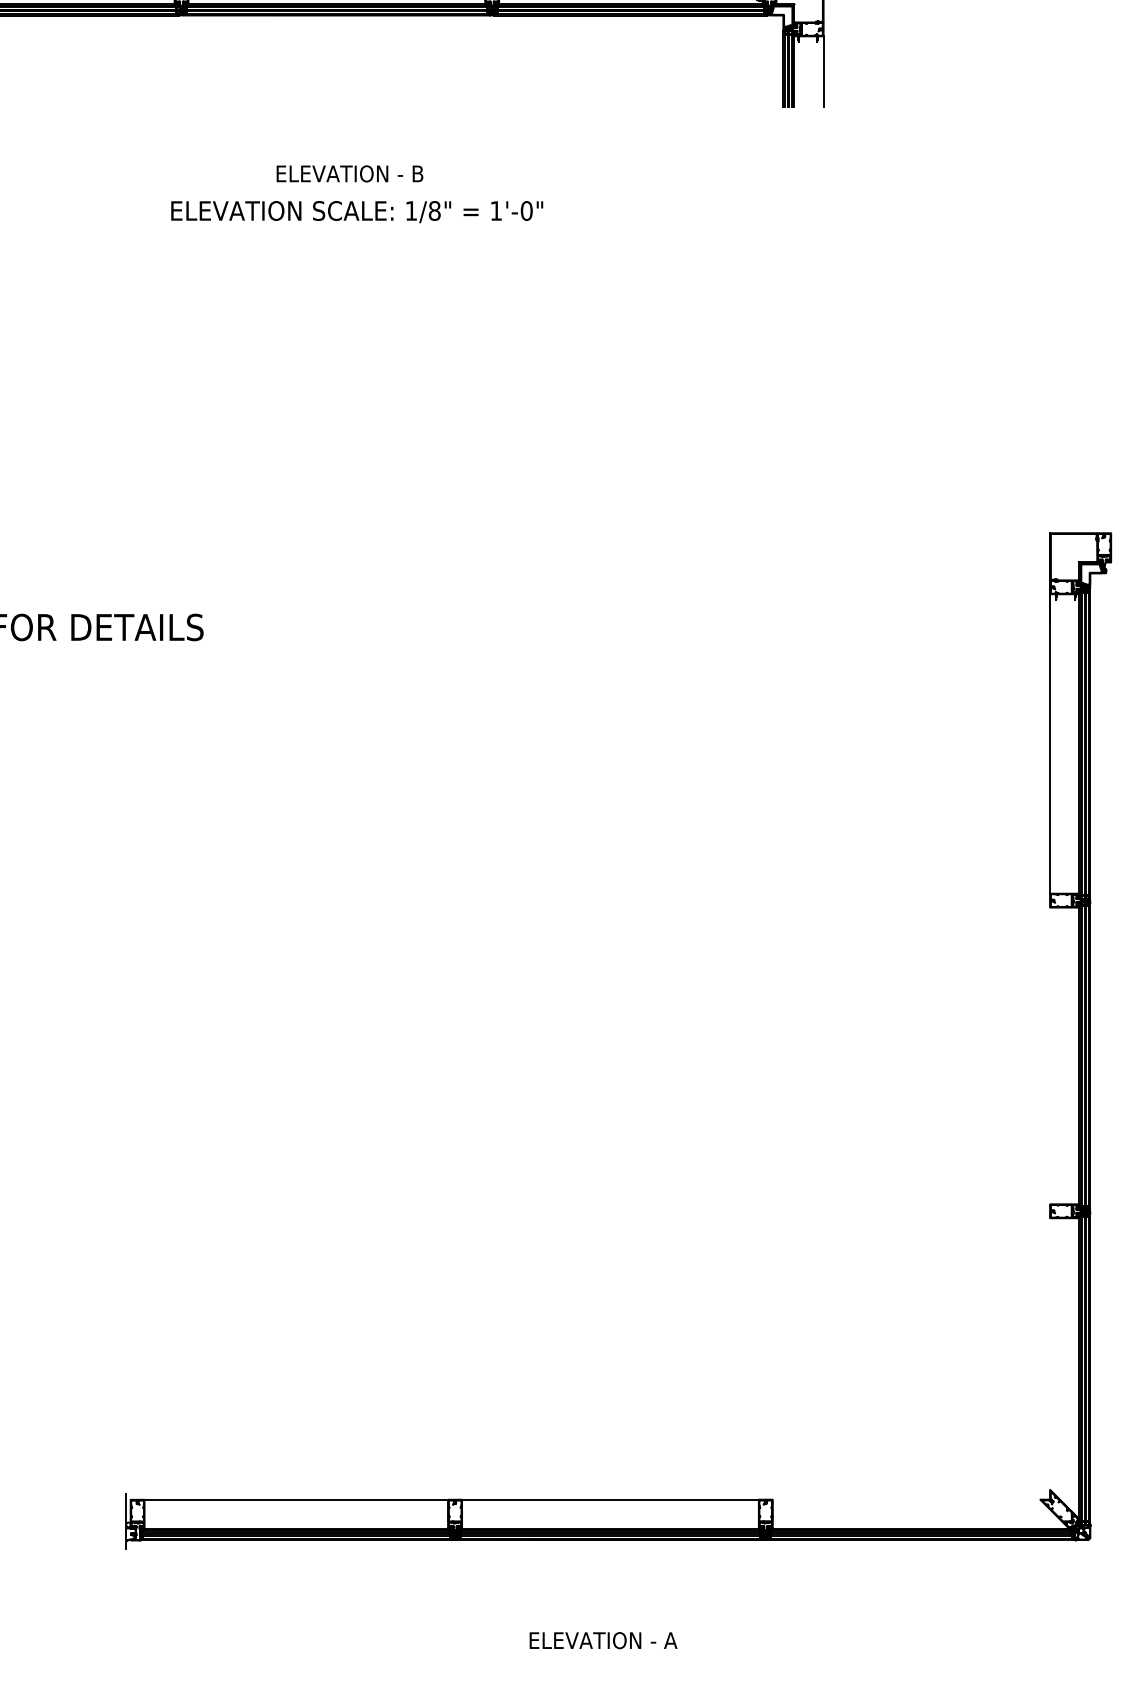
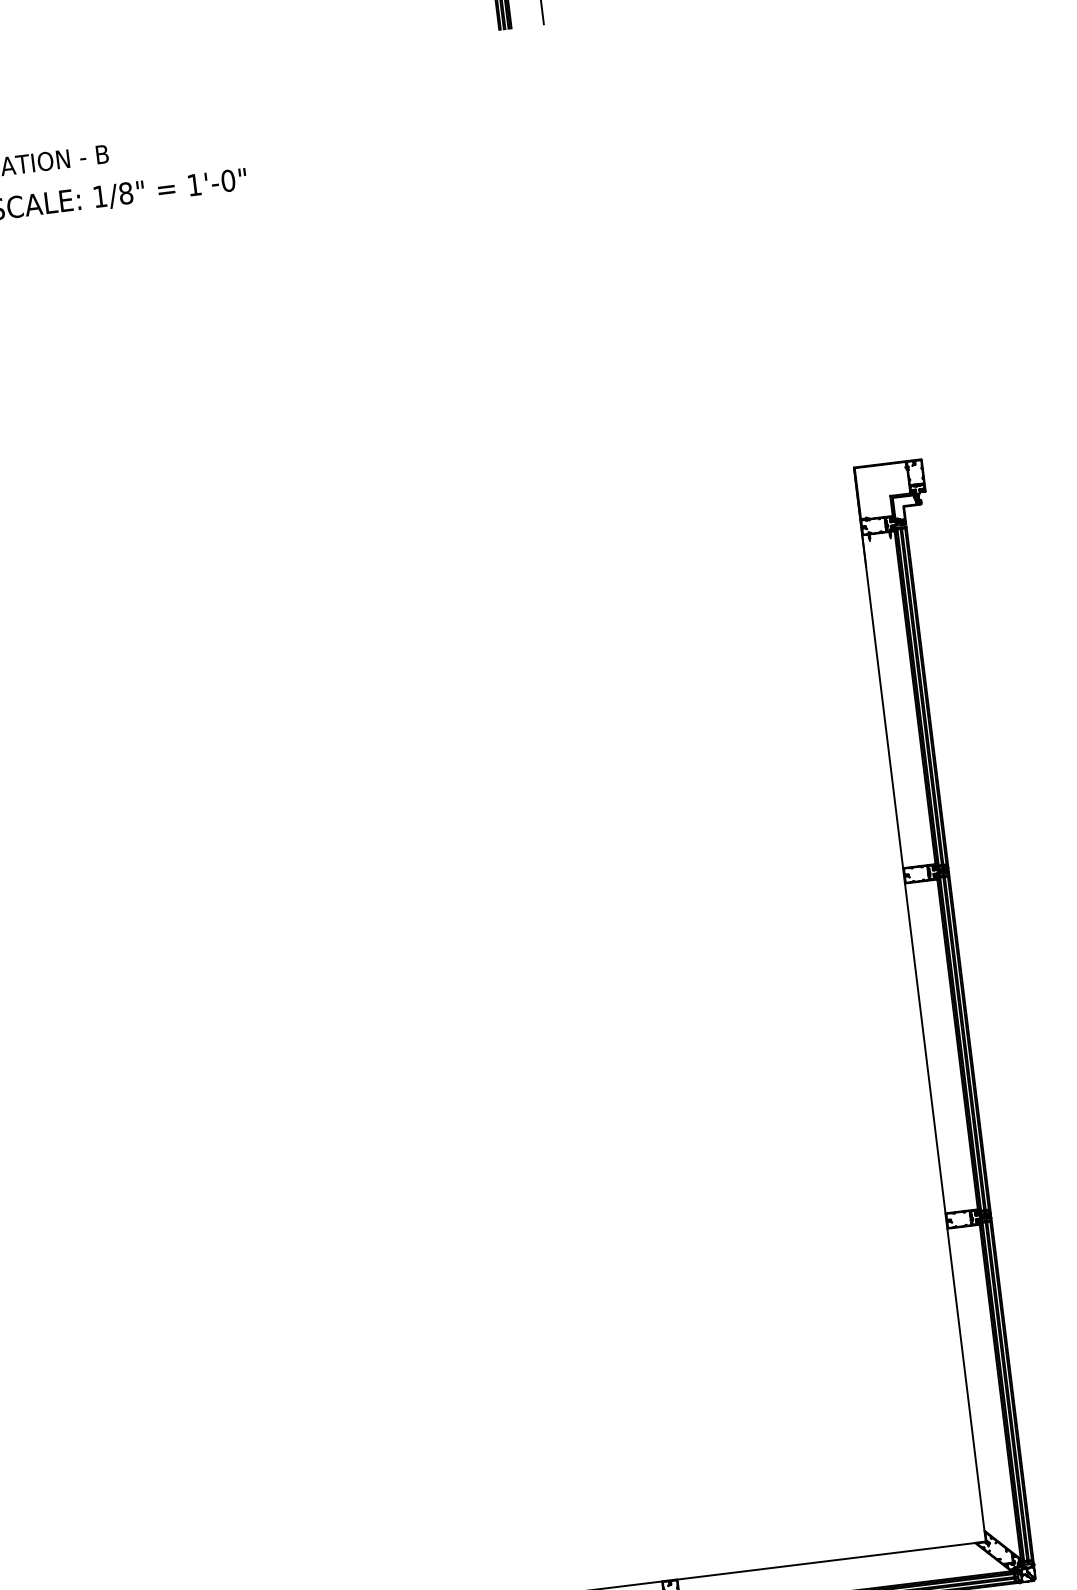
line: (1050, 1055) -> (925, 1047), added
line: (1050, 1353) -> (966, 1379), added
line: (906, 1499) -> (826, 1560), added

